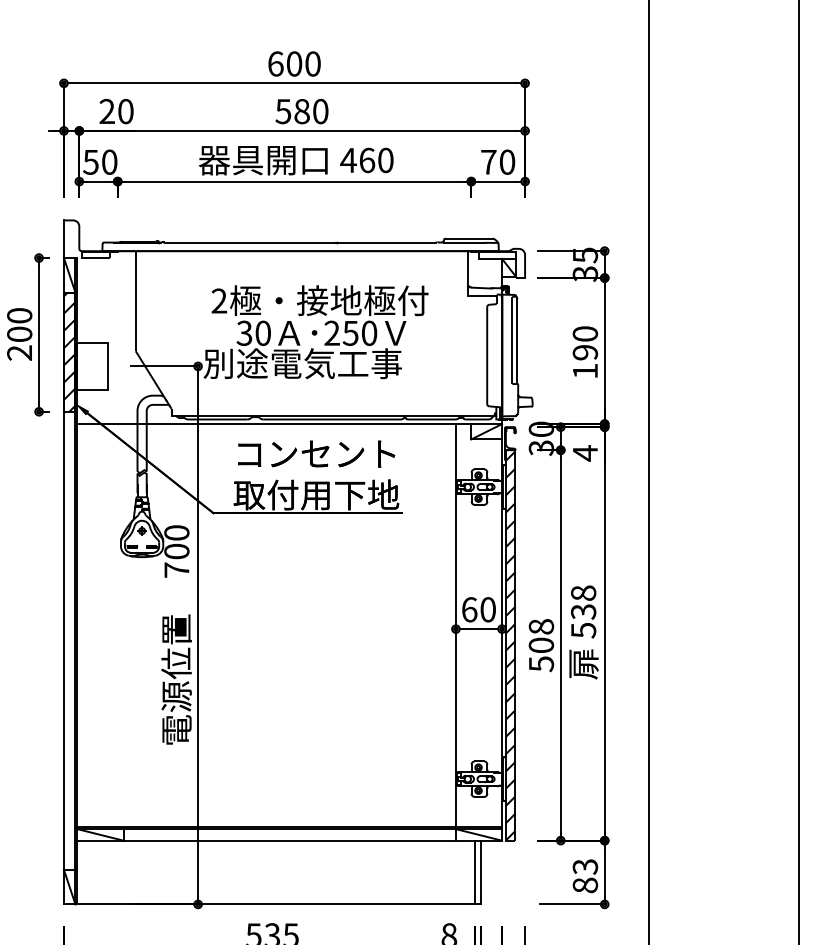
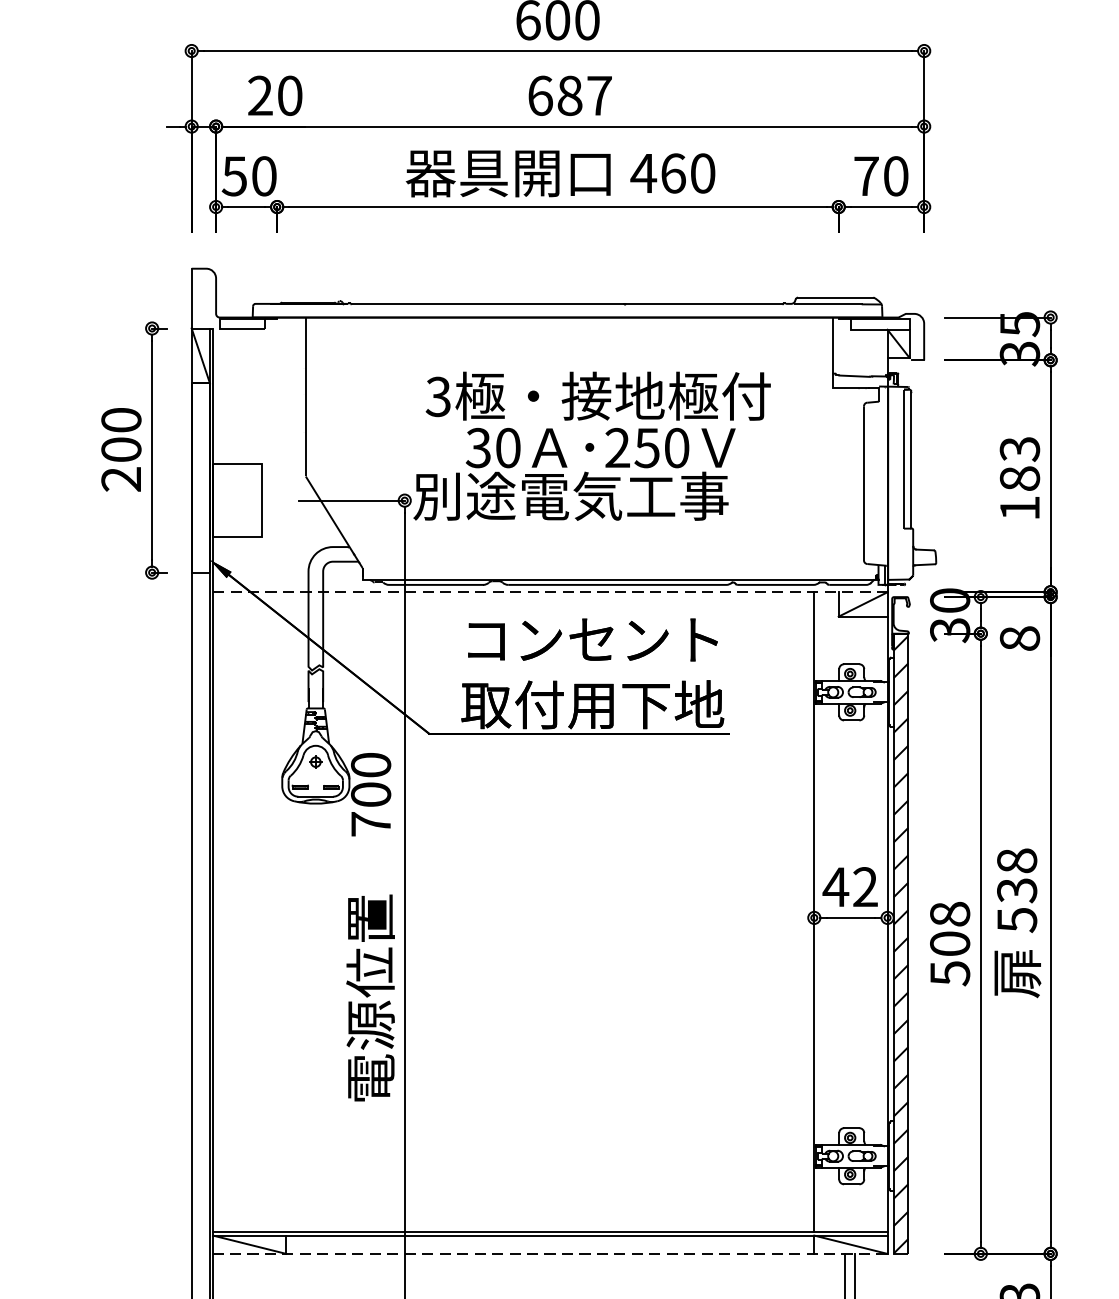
text: (301, 111) -> (569, 95), 580 -> 687
text: (219, 300) -> (438, 395), 2 -> 3
text: (585, 343) -> (1020, 464), 190 -> 183
hatch: (69, 351) -> (200, 476), removed
line: (290, 424) -> (551, 592), solid -> dashed
text: (585, 453) -> (1020, 638), 4 -> 8
text: (478, 609) -> (850, 886), 60 -> 42
line: (289, 840) -> (549, 1253), solid -> dashed

